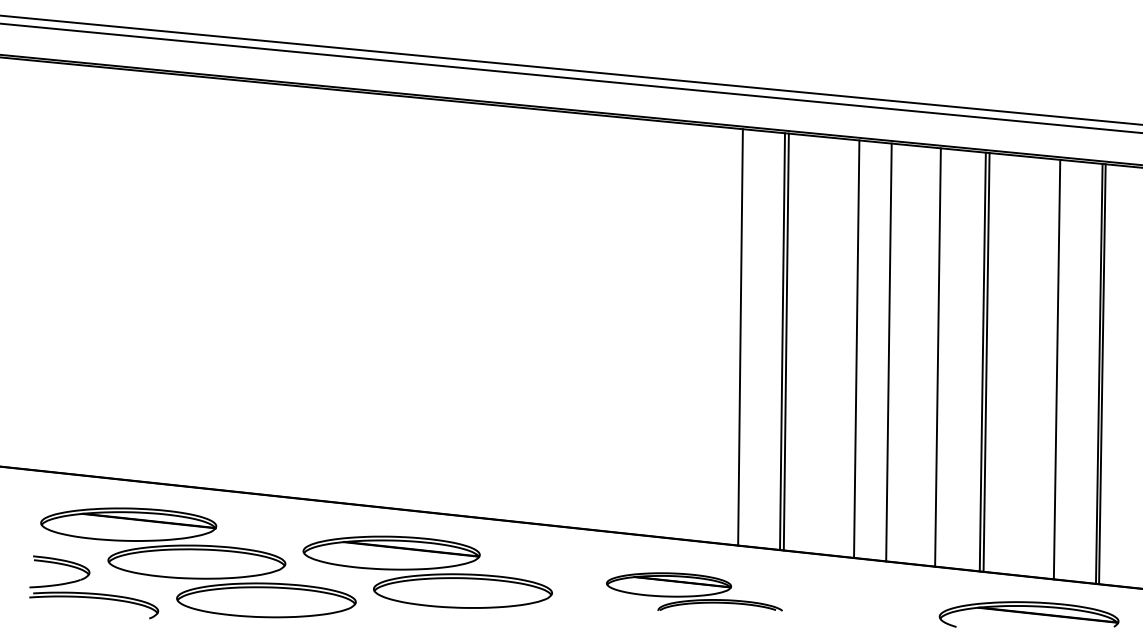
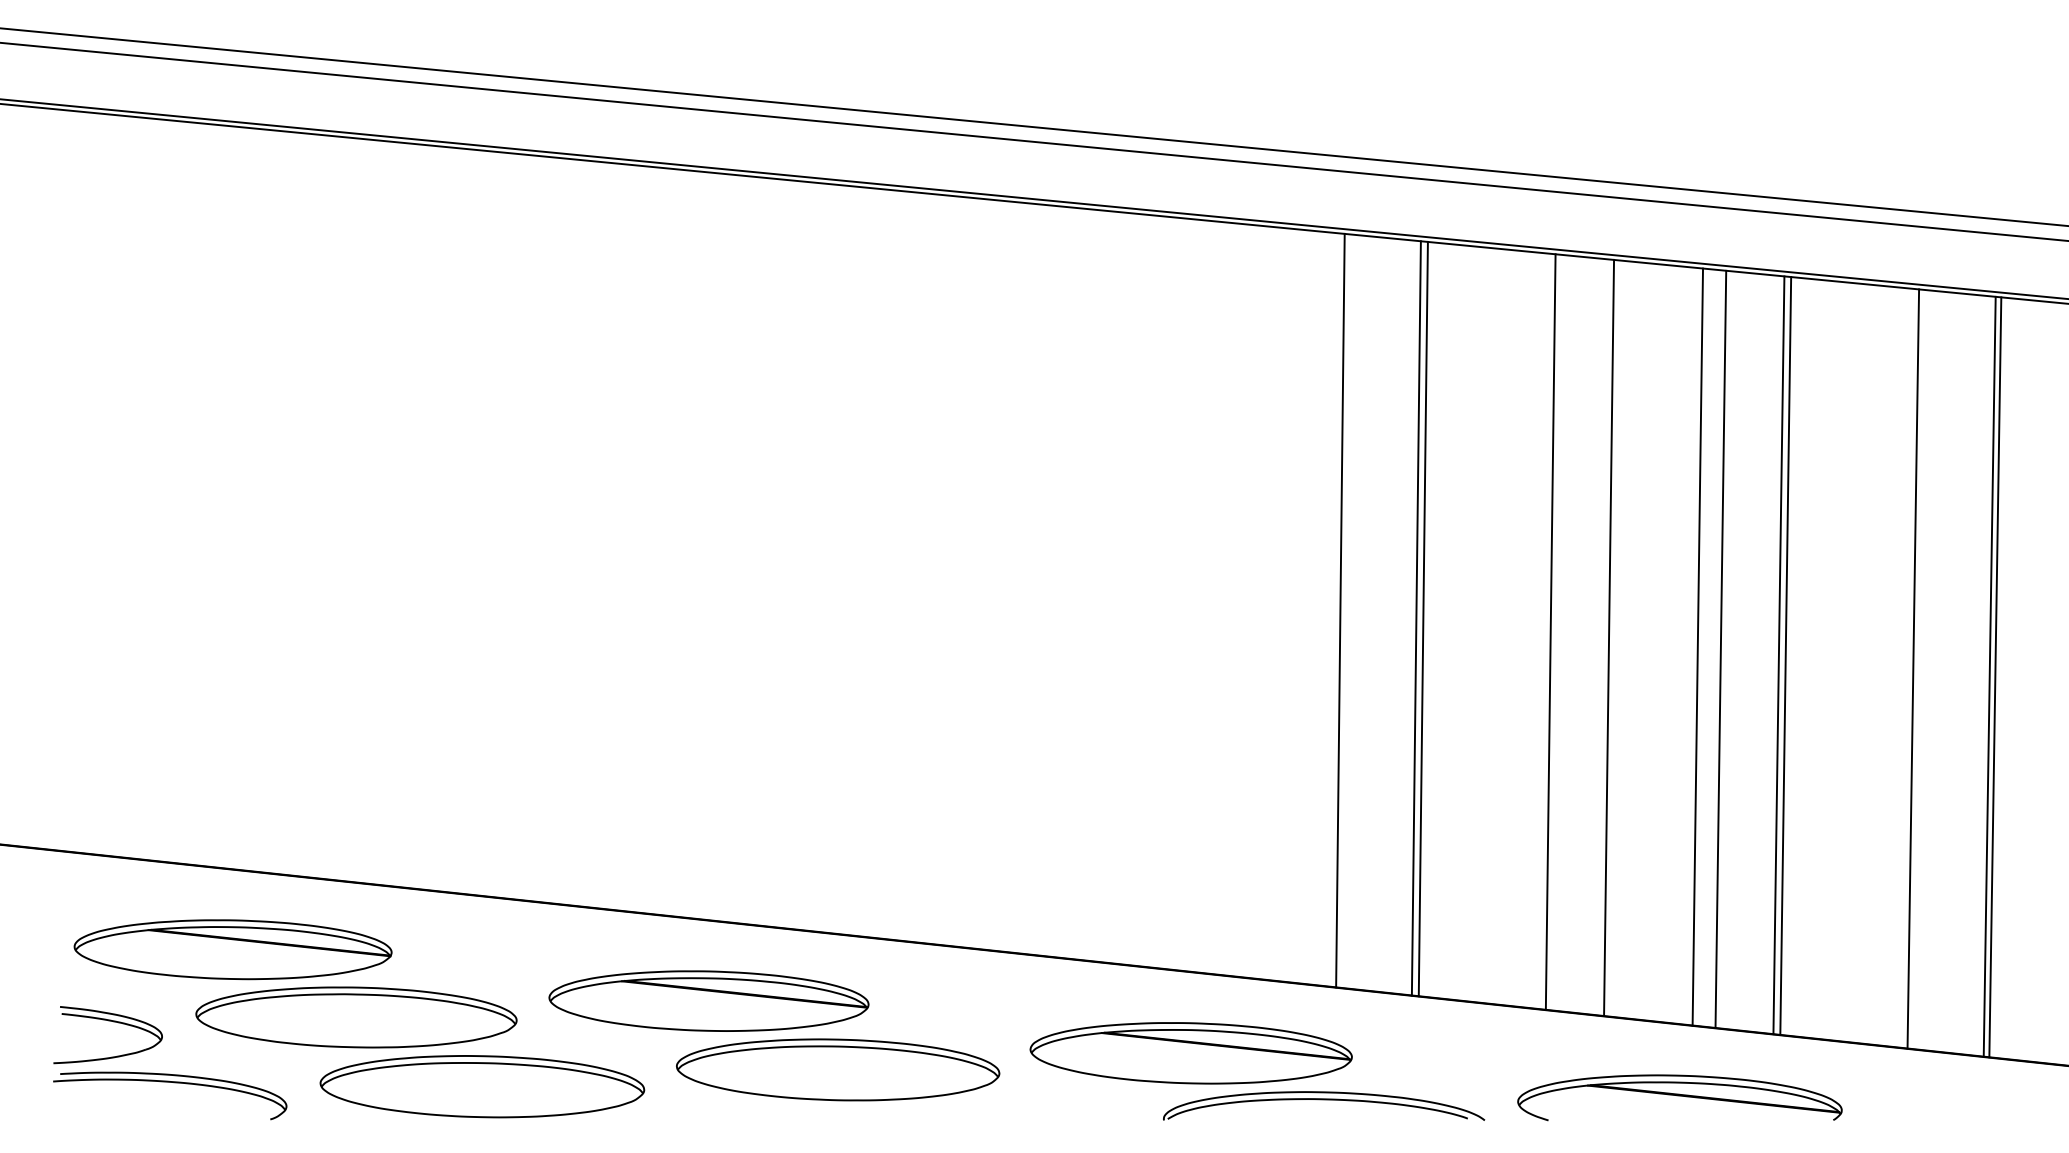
line: (950, 358) -> (1720, 648), added
part: (694, 591) -> (1257, 1070), size x1.43
part: (1028, 614) -> (1678, 1097), moved

